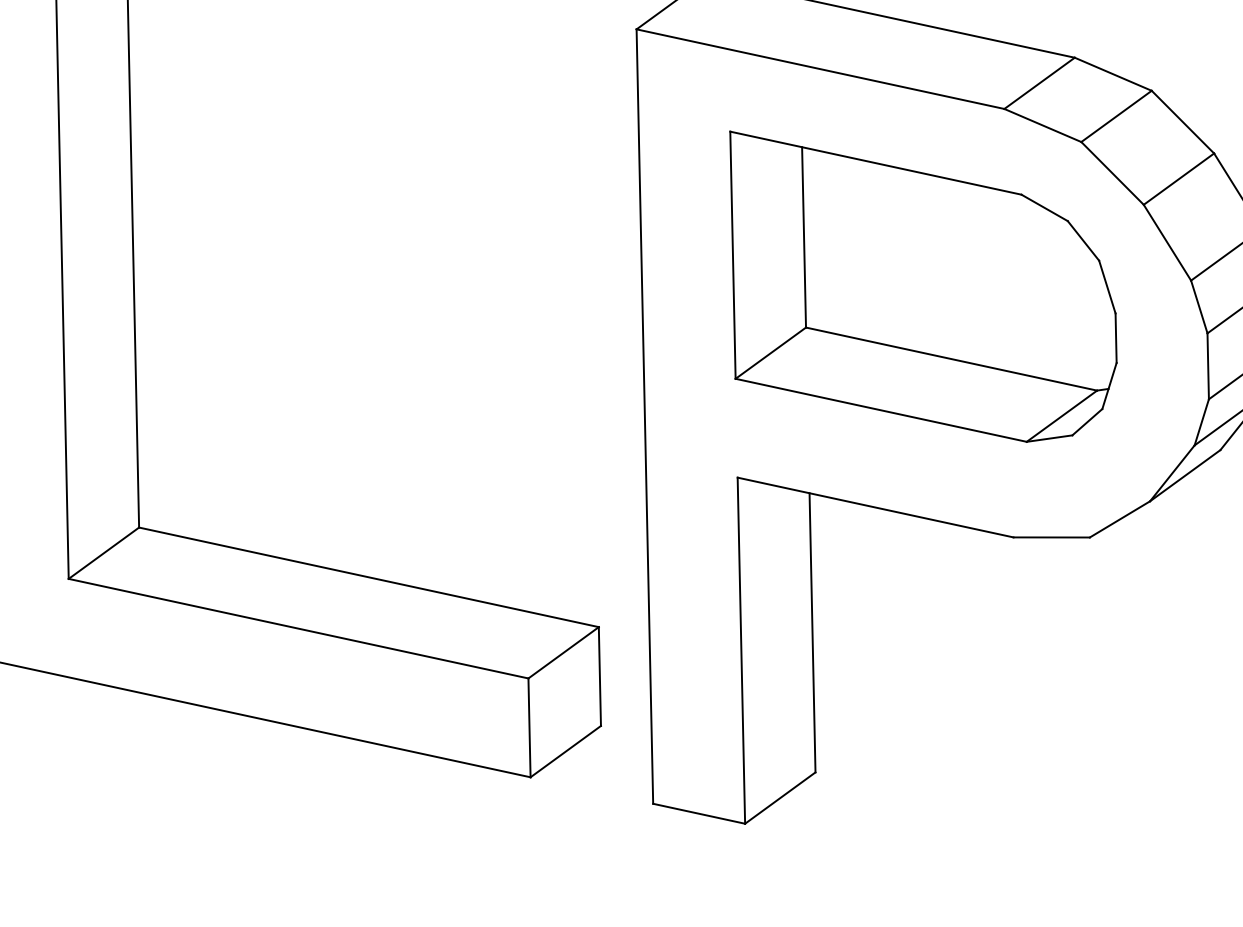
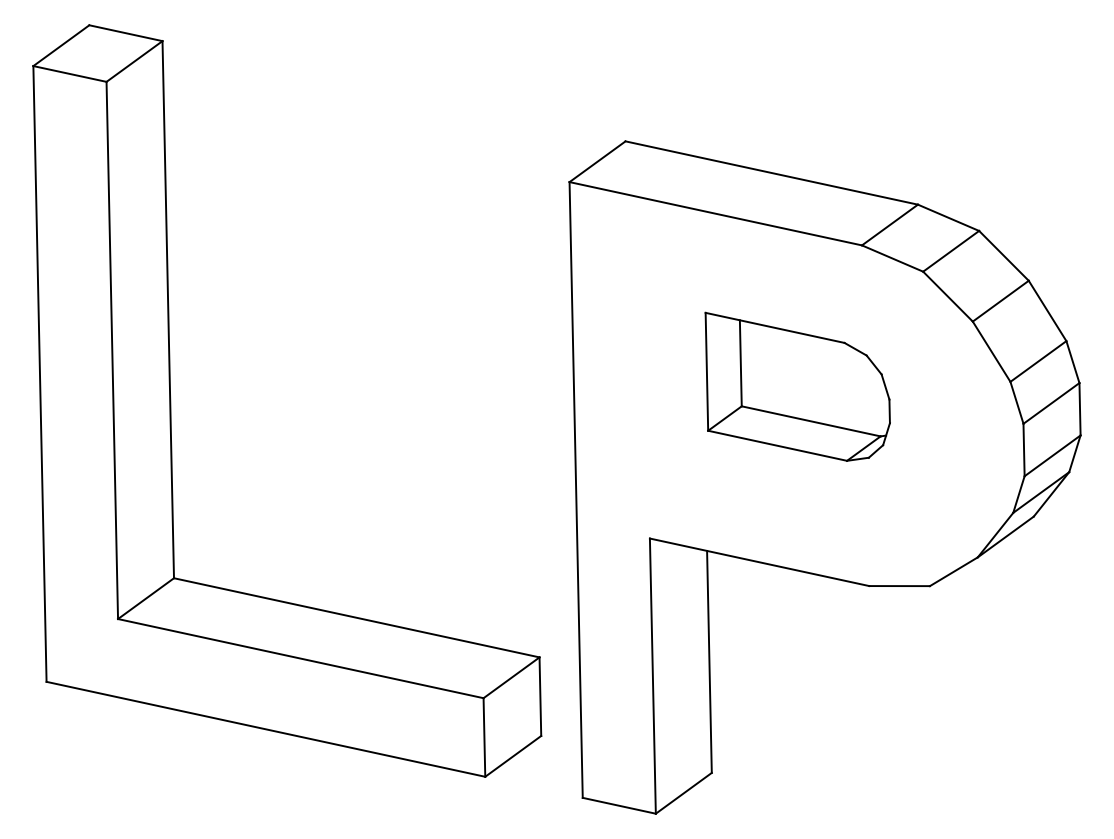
part: (923, 286) -> (797, 386), size x0.6

